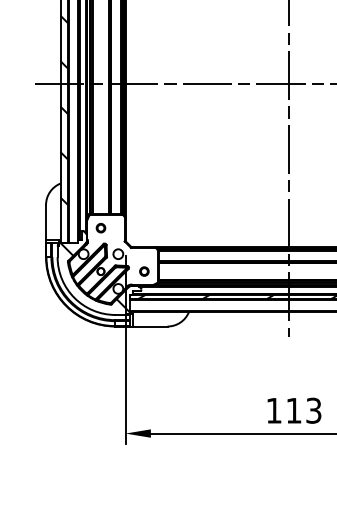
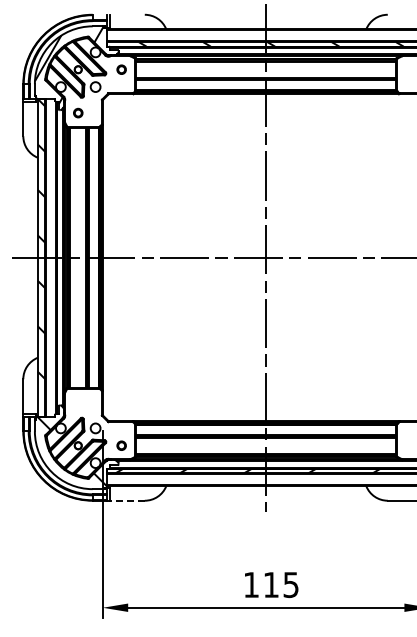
part: (101, 228) -> (78, 402), removed
line: (149, 326) -> (126, 500), solid -> dashed
text: (314, 410) -> (291, 584), 113 -> 115

